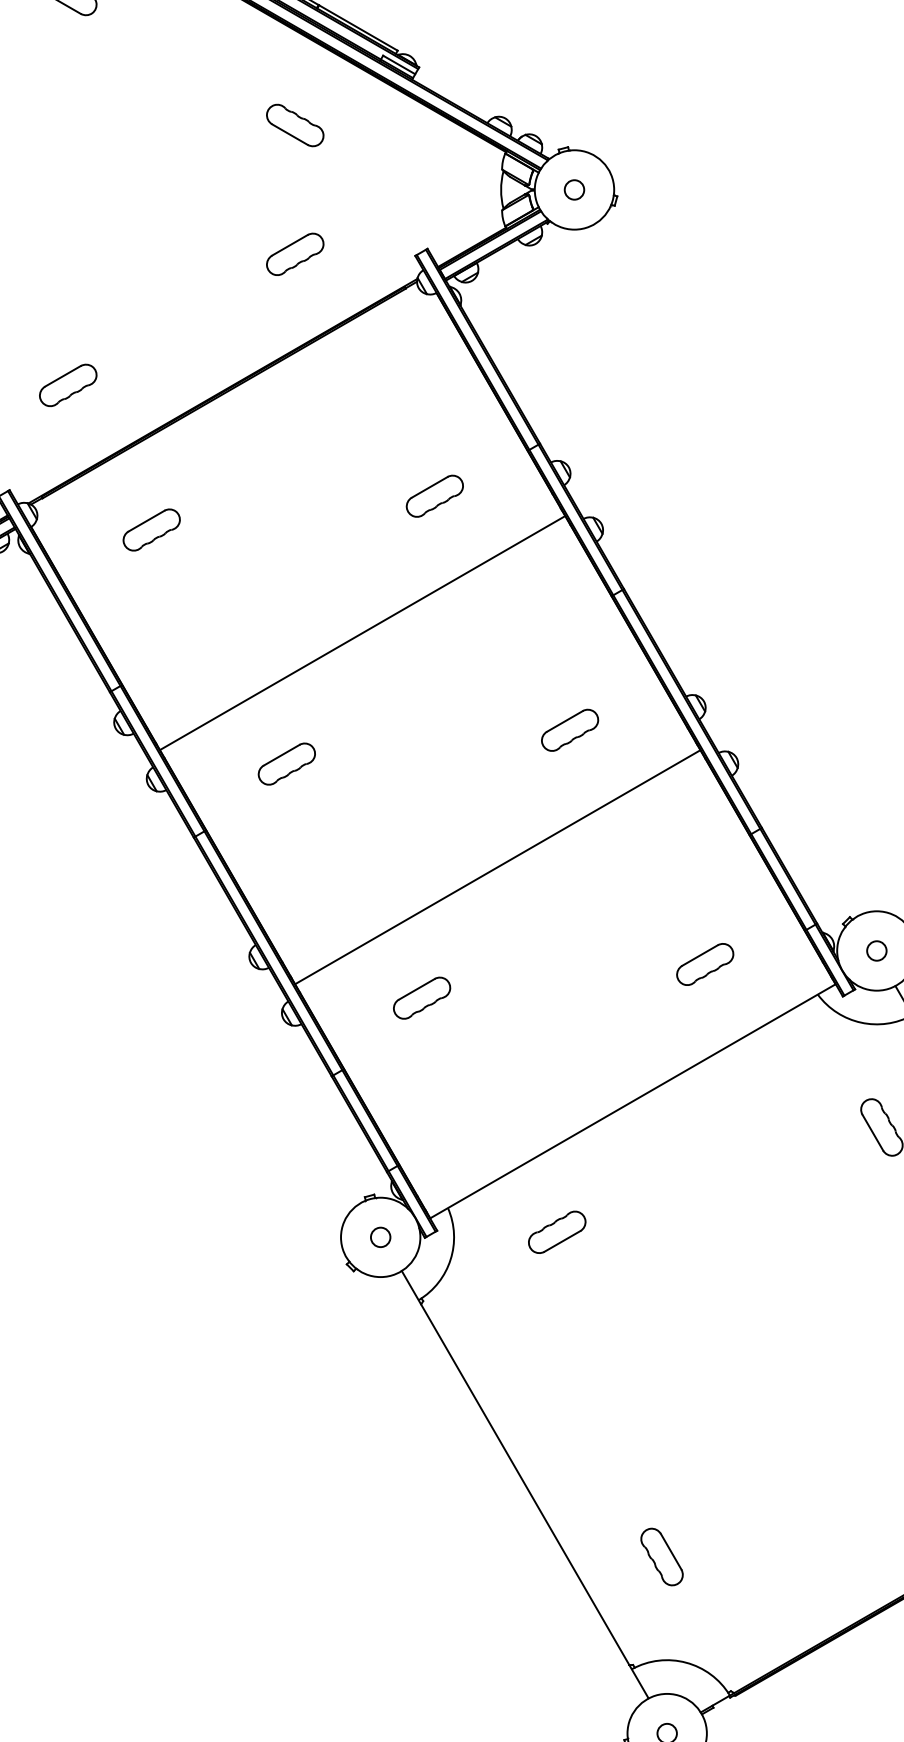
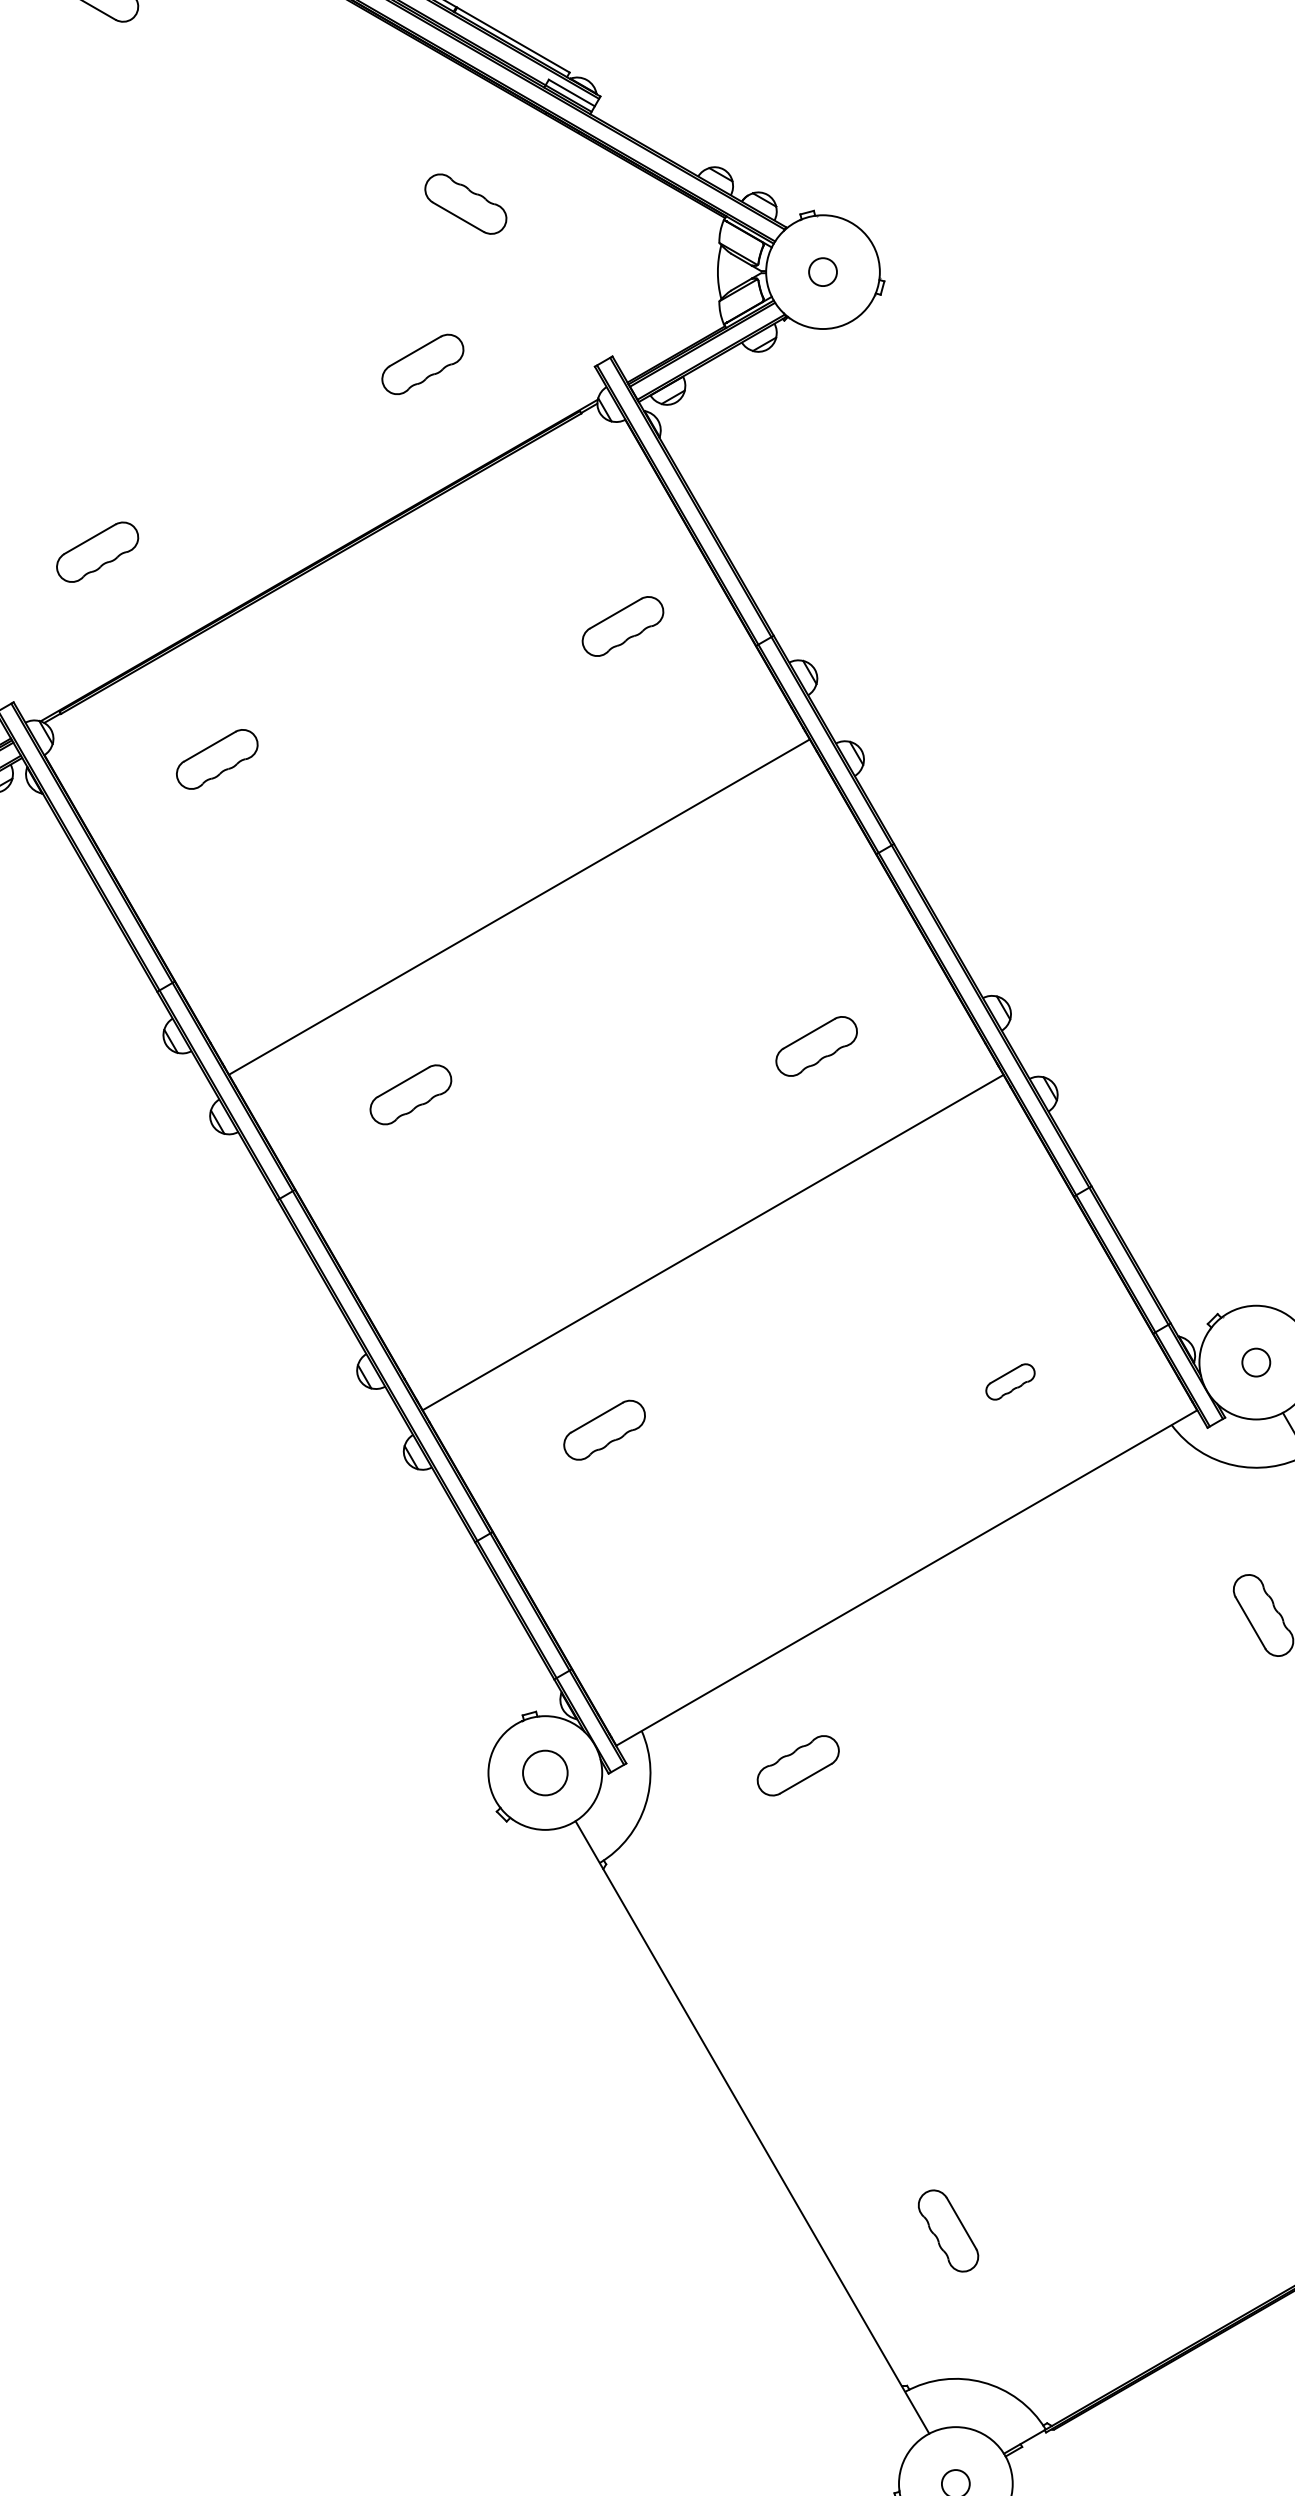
part: (295, 125) -> (466, 204), moved
part: (434, 495) -> (622, 625), moved
part: (705, 964) -> (1010, 1381), size x0.6
circle: (380, 1237) -> (545, 1773), size x1.6

